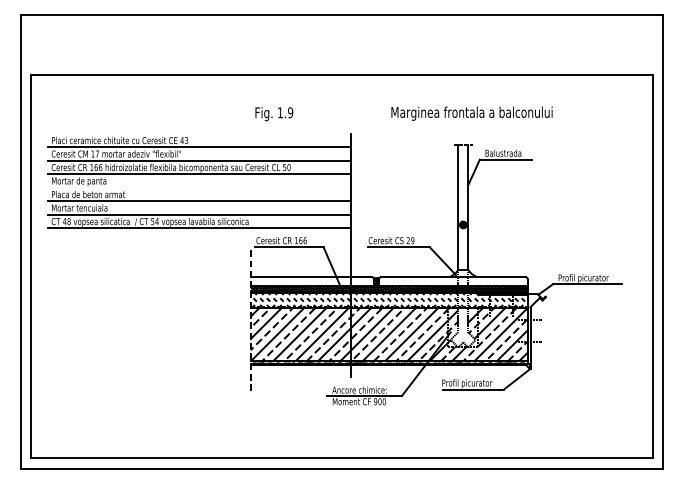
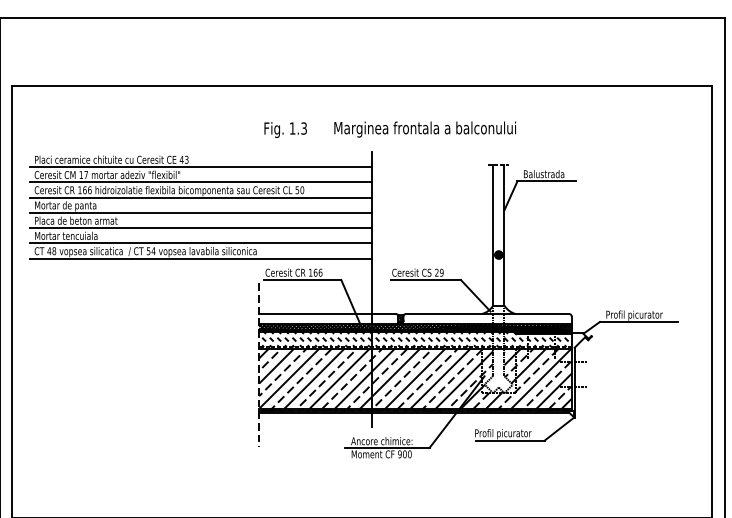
text: (290, 112) -> (303, 128), 1.9 -> 1.3
text: (471, 113) -> (424, 129), moved
line: (198, 187) -> (200, 212), added

